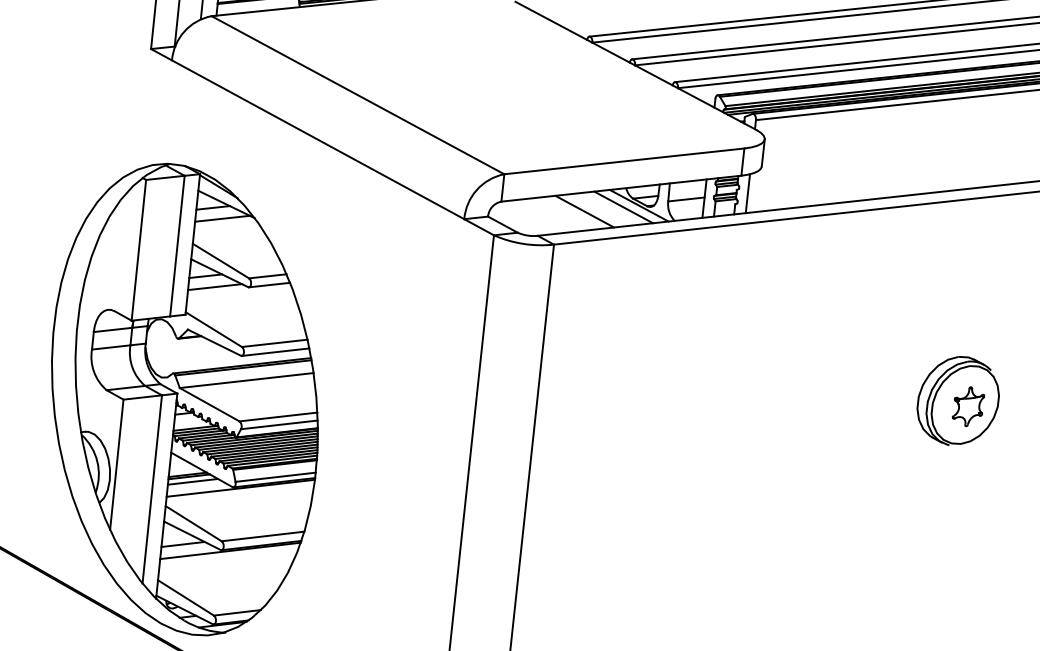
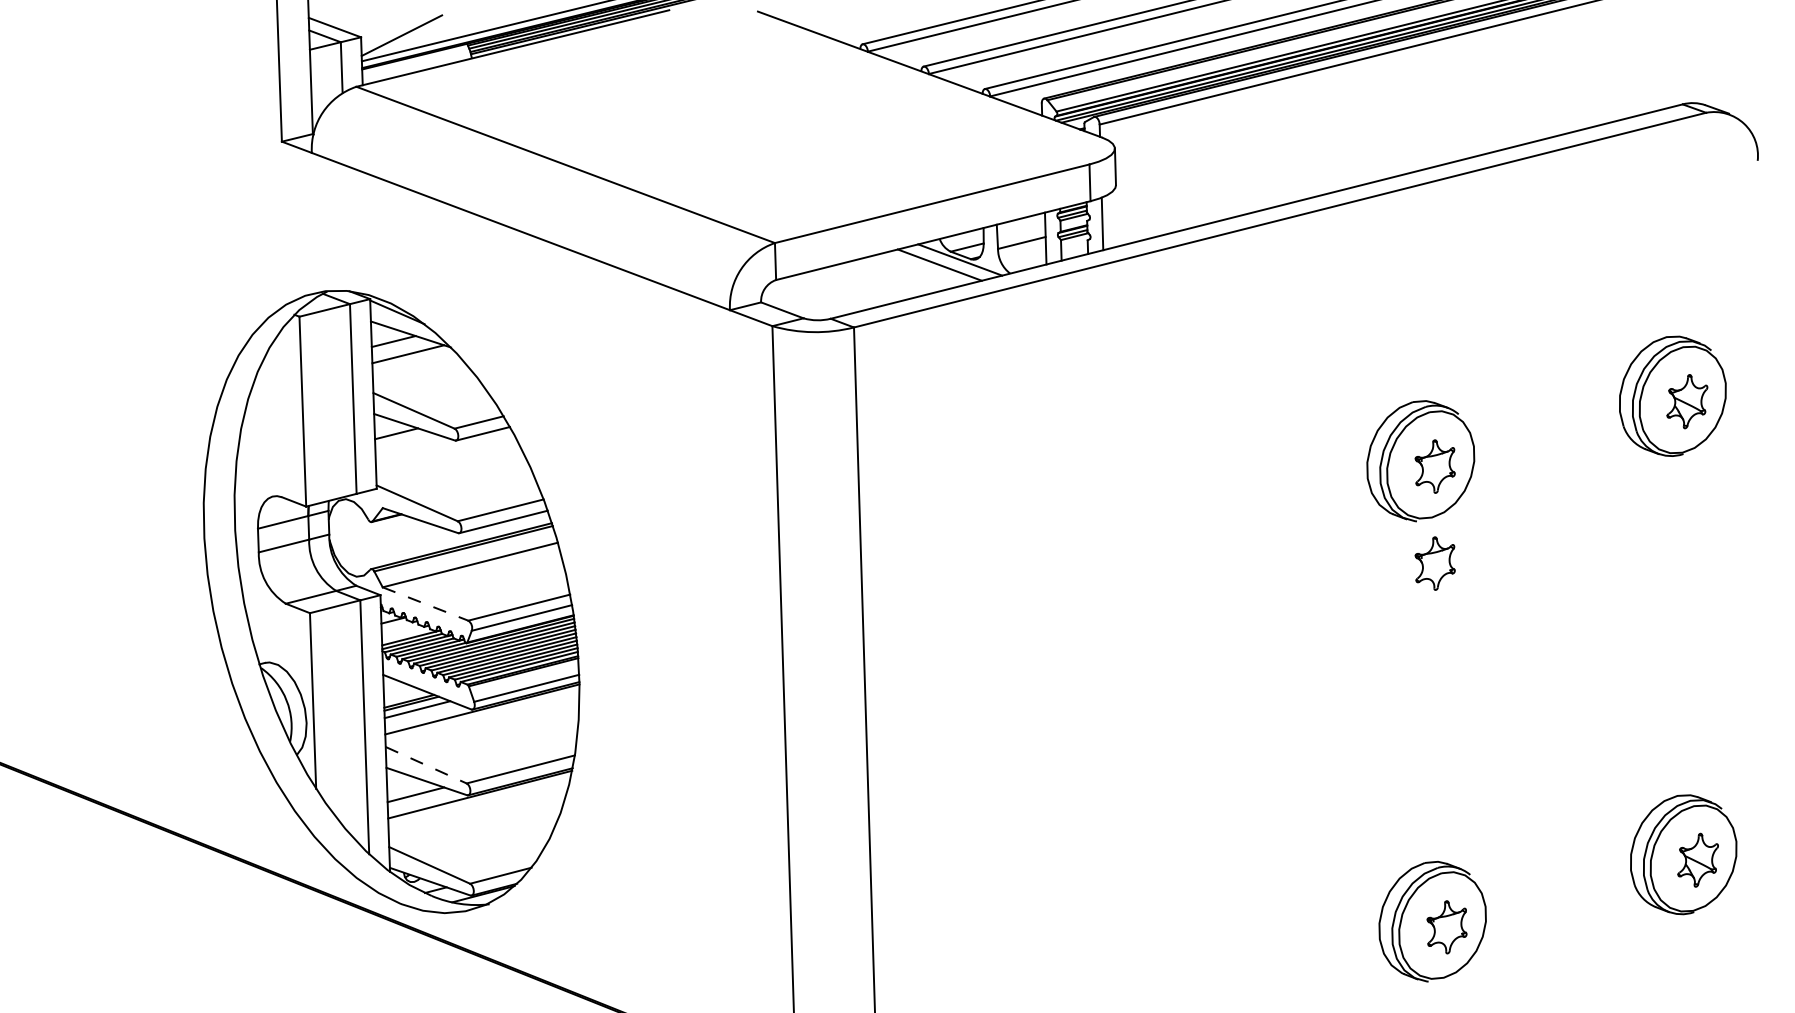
line: (584, 211) -> (888, 277), removed
line: (214, 287) -> (410, 446), removed
line: (209, 405) -> (425, 604), solid -> dashed
part: (957, 478) -> (1434, 563), added
line: (193, 523) -> (426, 765), solid -> dashed

